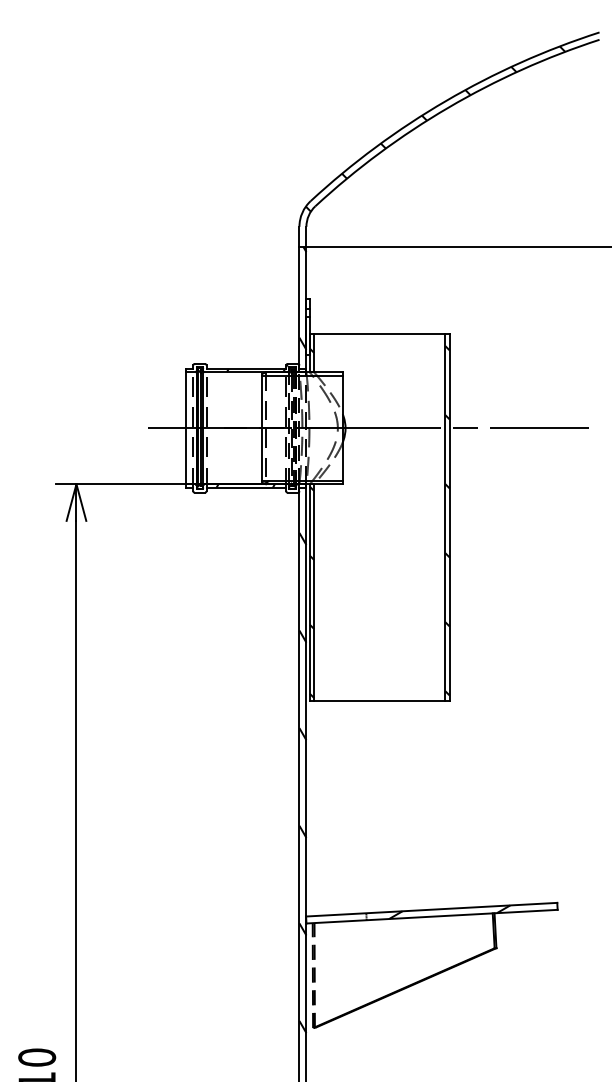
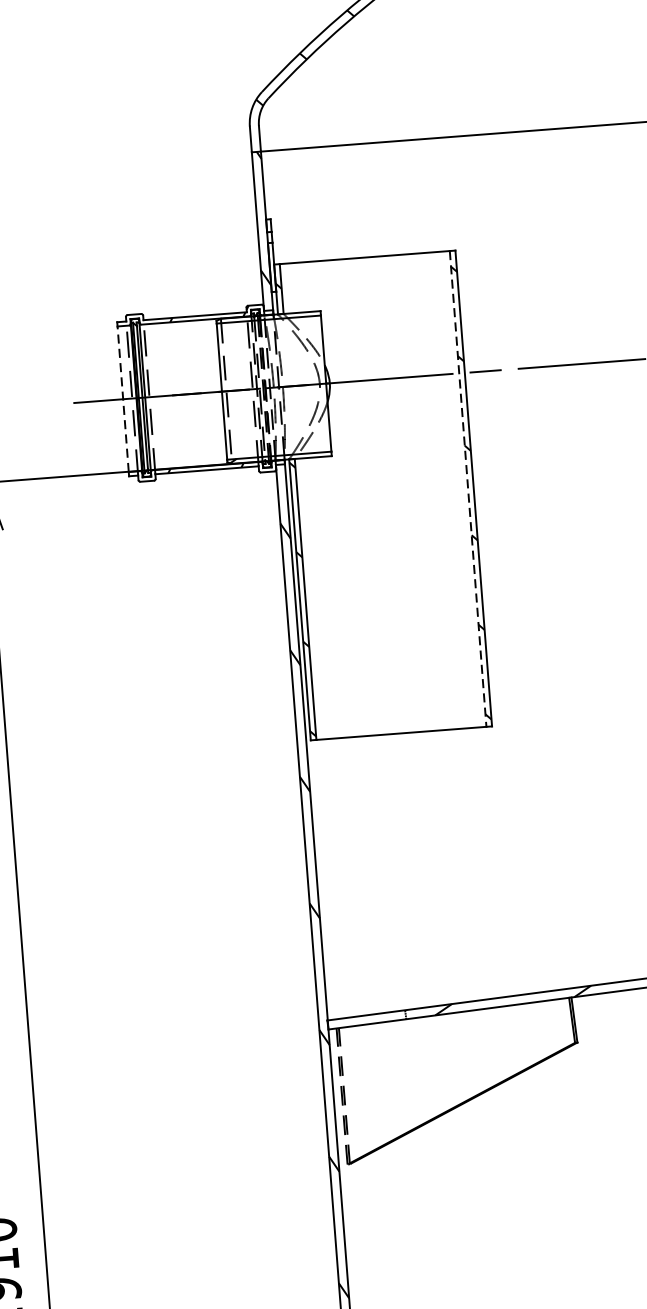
line: (186, 427) -> (123, 398), solid -> dashed
line: (445, 517) -> (468, 489), solid -> dashed

